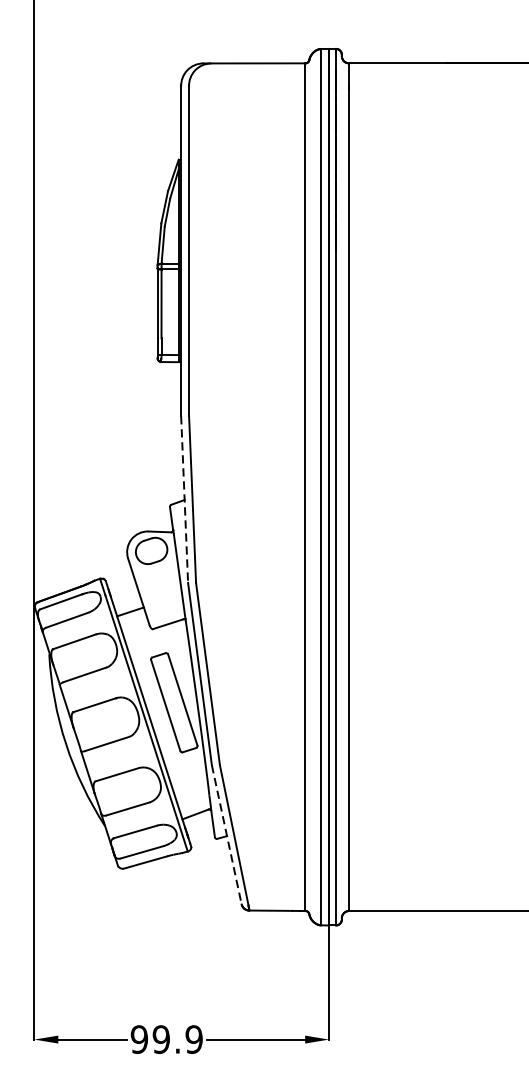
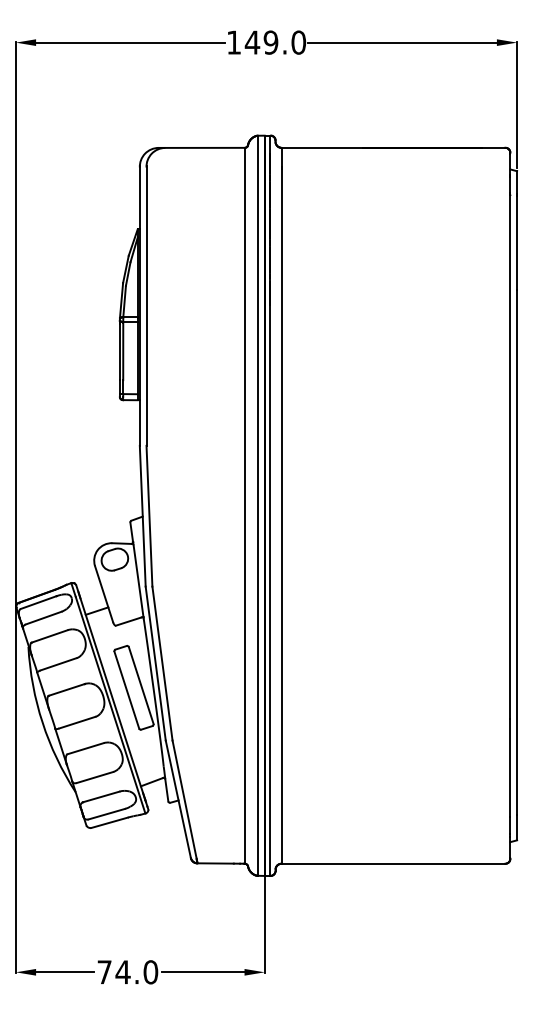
line: (184, 499) -> (142, 516), dashed -> solid
line: (226, 834) -> (178, 799), dashed -> solid
text: (166, 1039) -> (127, 972), 99.9 -> 74.0

